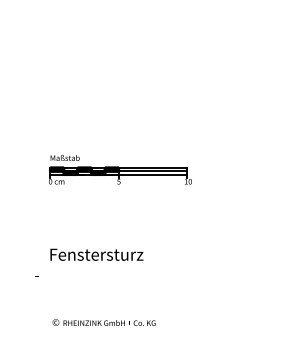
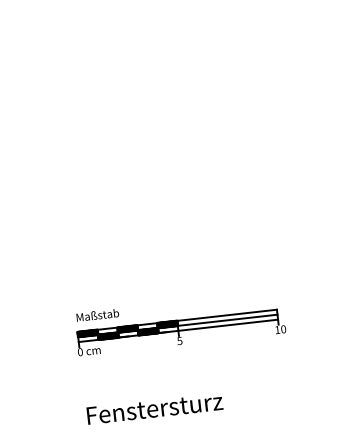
part: (120, 169) -> (180, 322), moved

